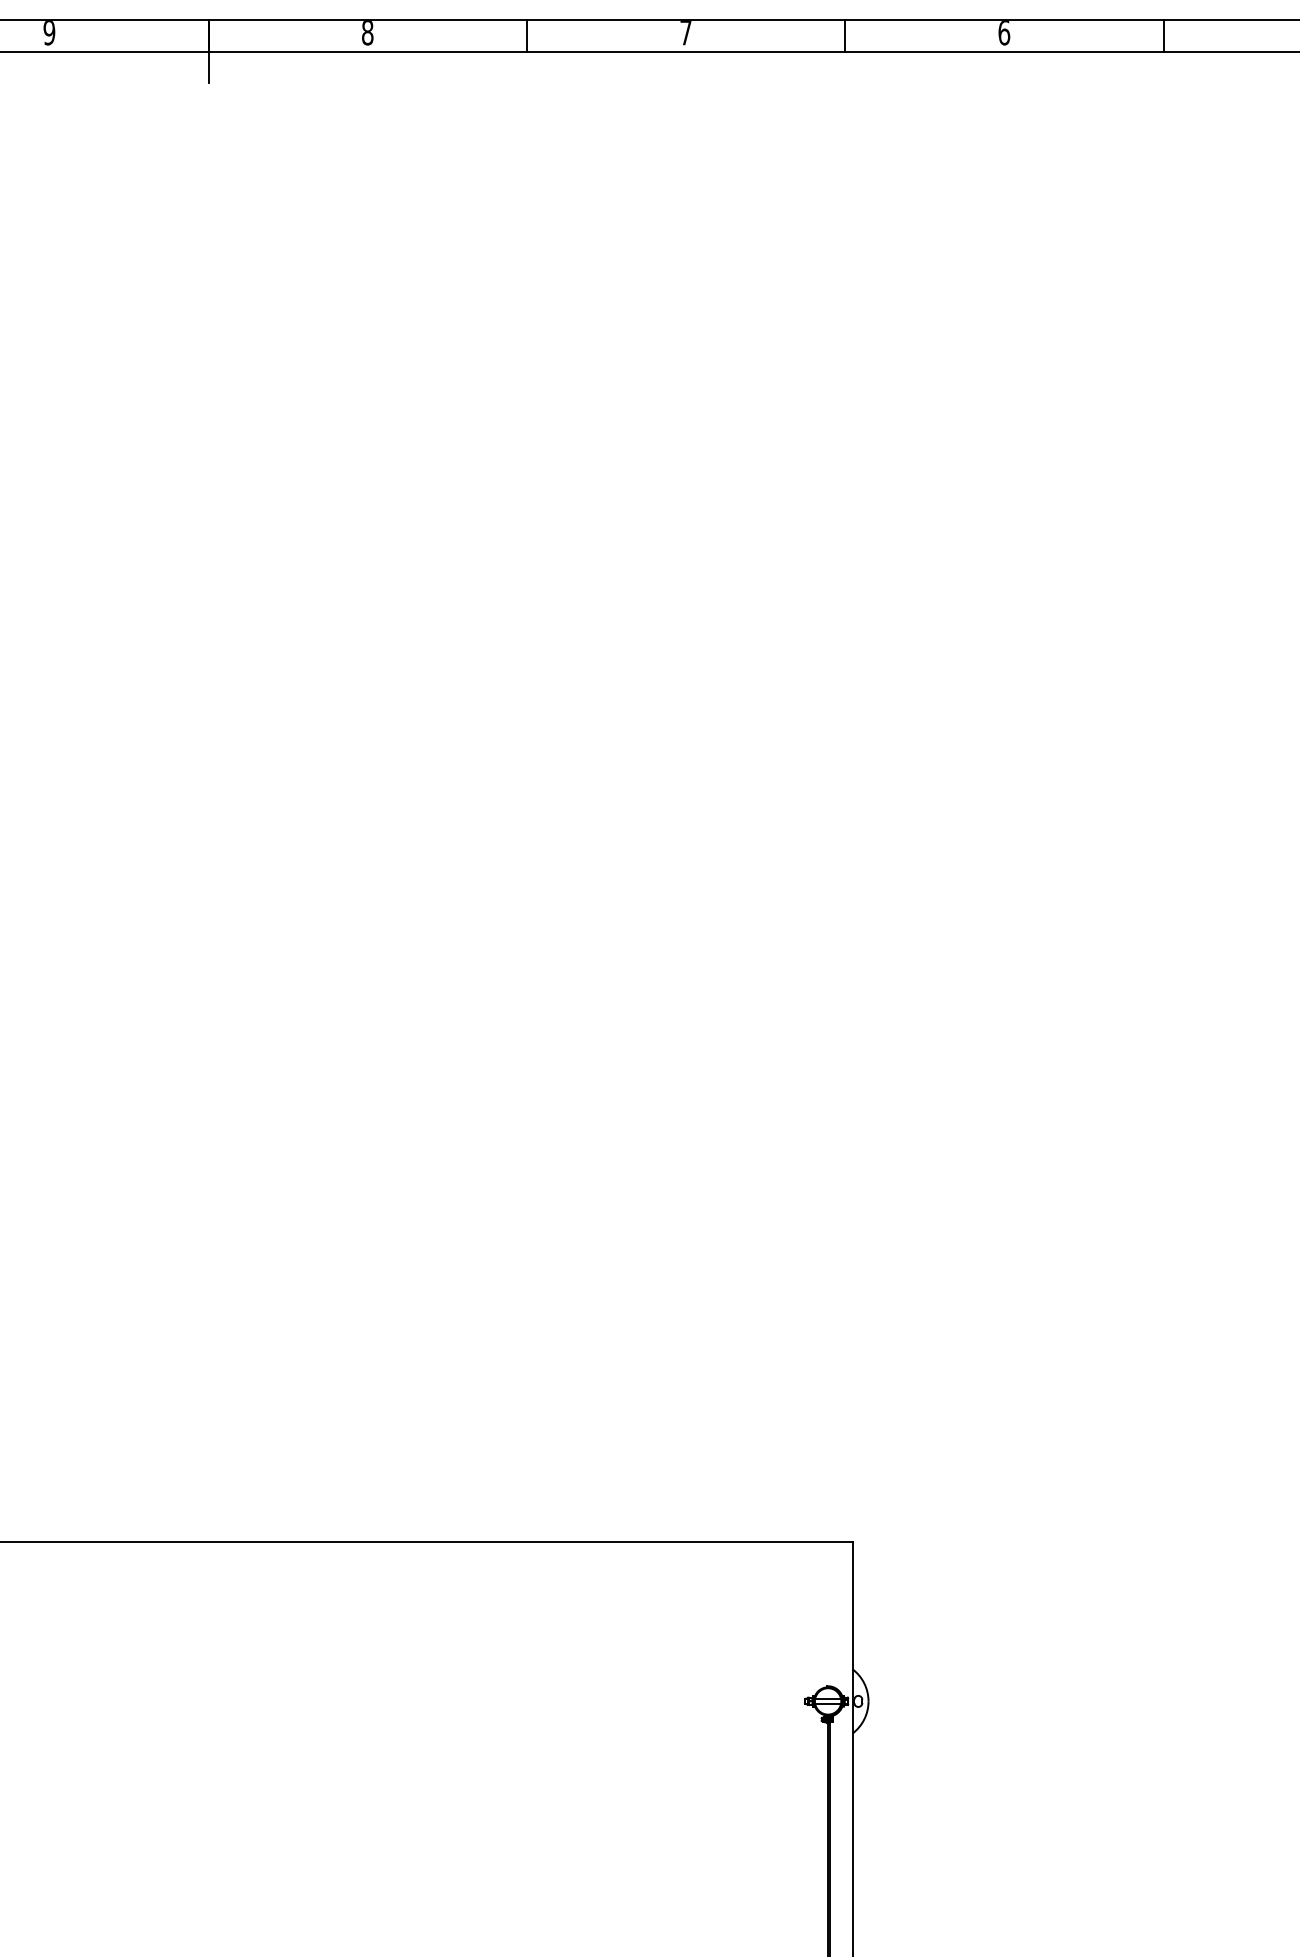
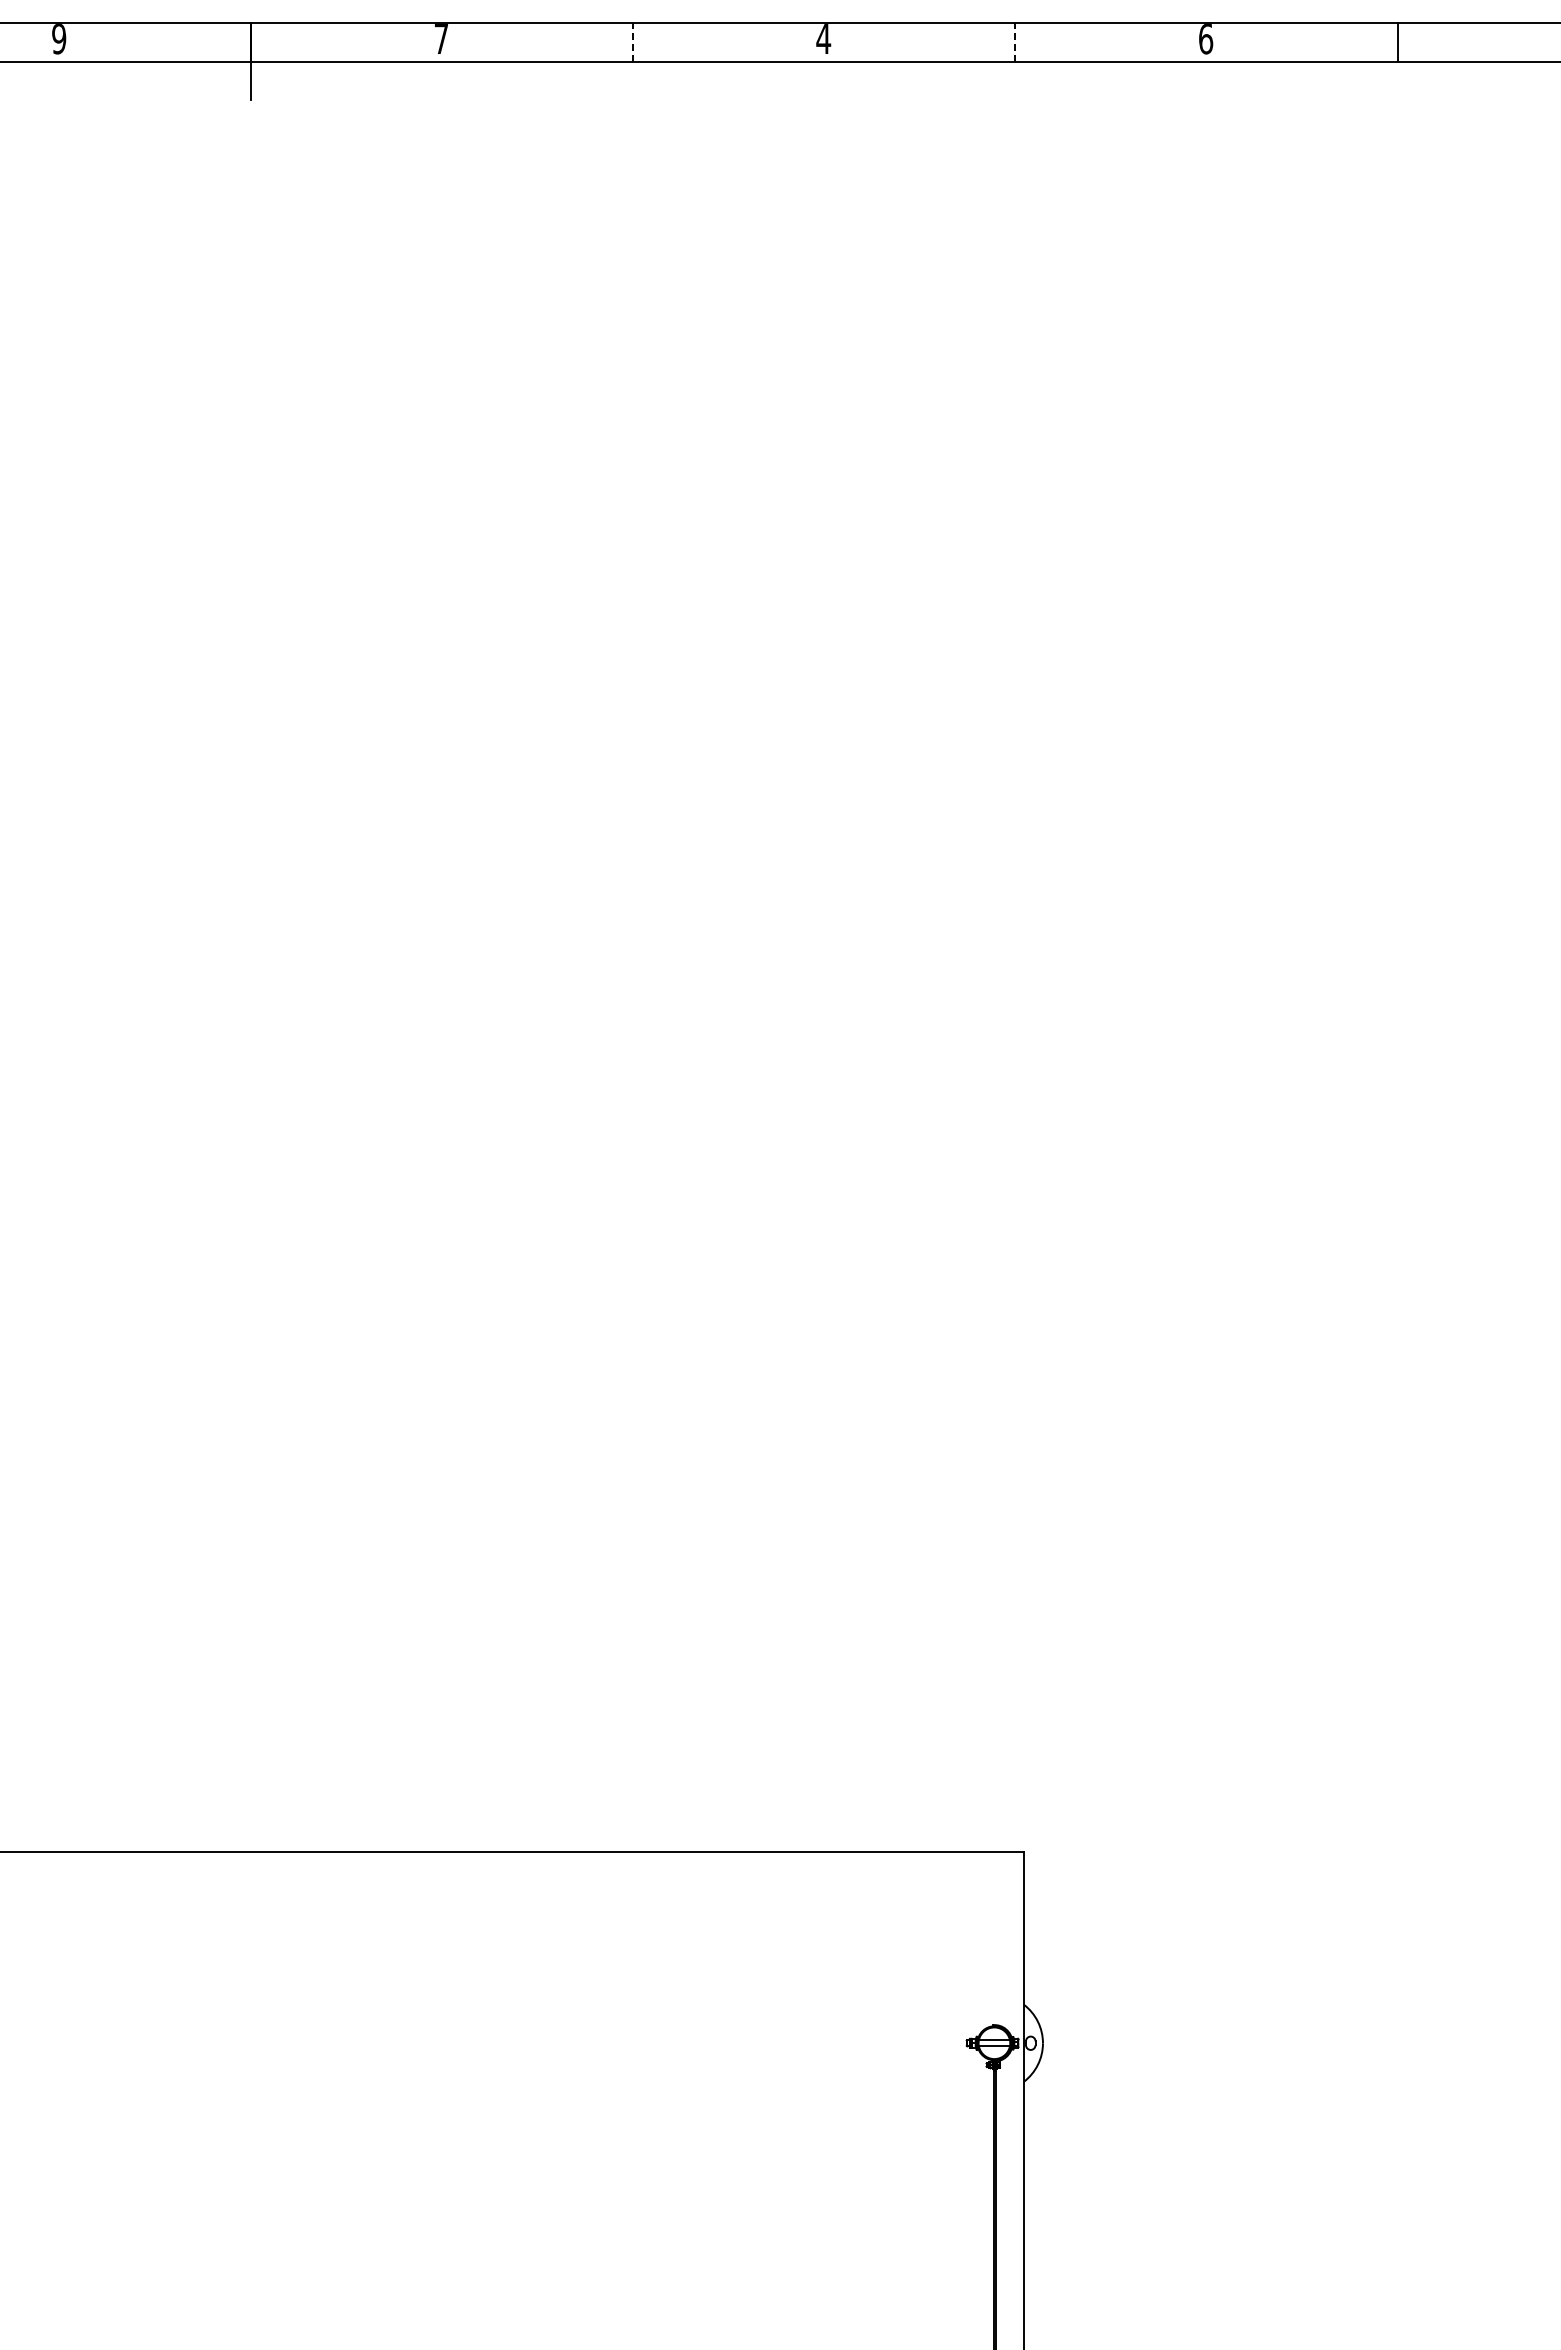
text: (685, 32) -> (823, 38), 7 -> 4
text: (367, 33) -> (441, 39), 8 -> 7
line: (526, 35) -> (632, 42), solid -> dashed
line: (845, 35) -> (1015, 42), solid -> dashed

